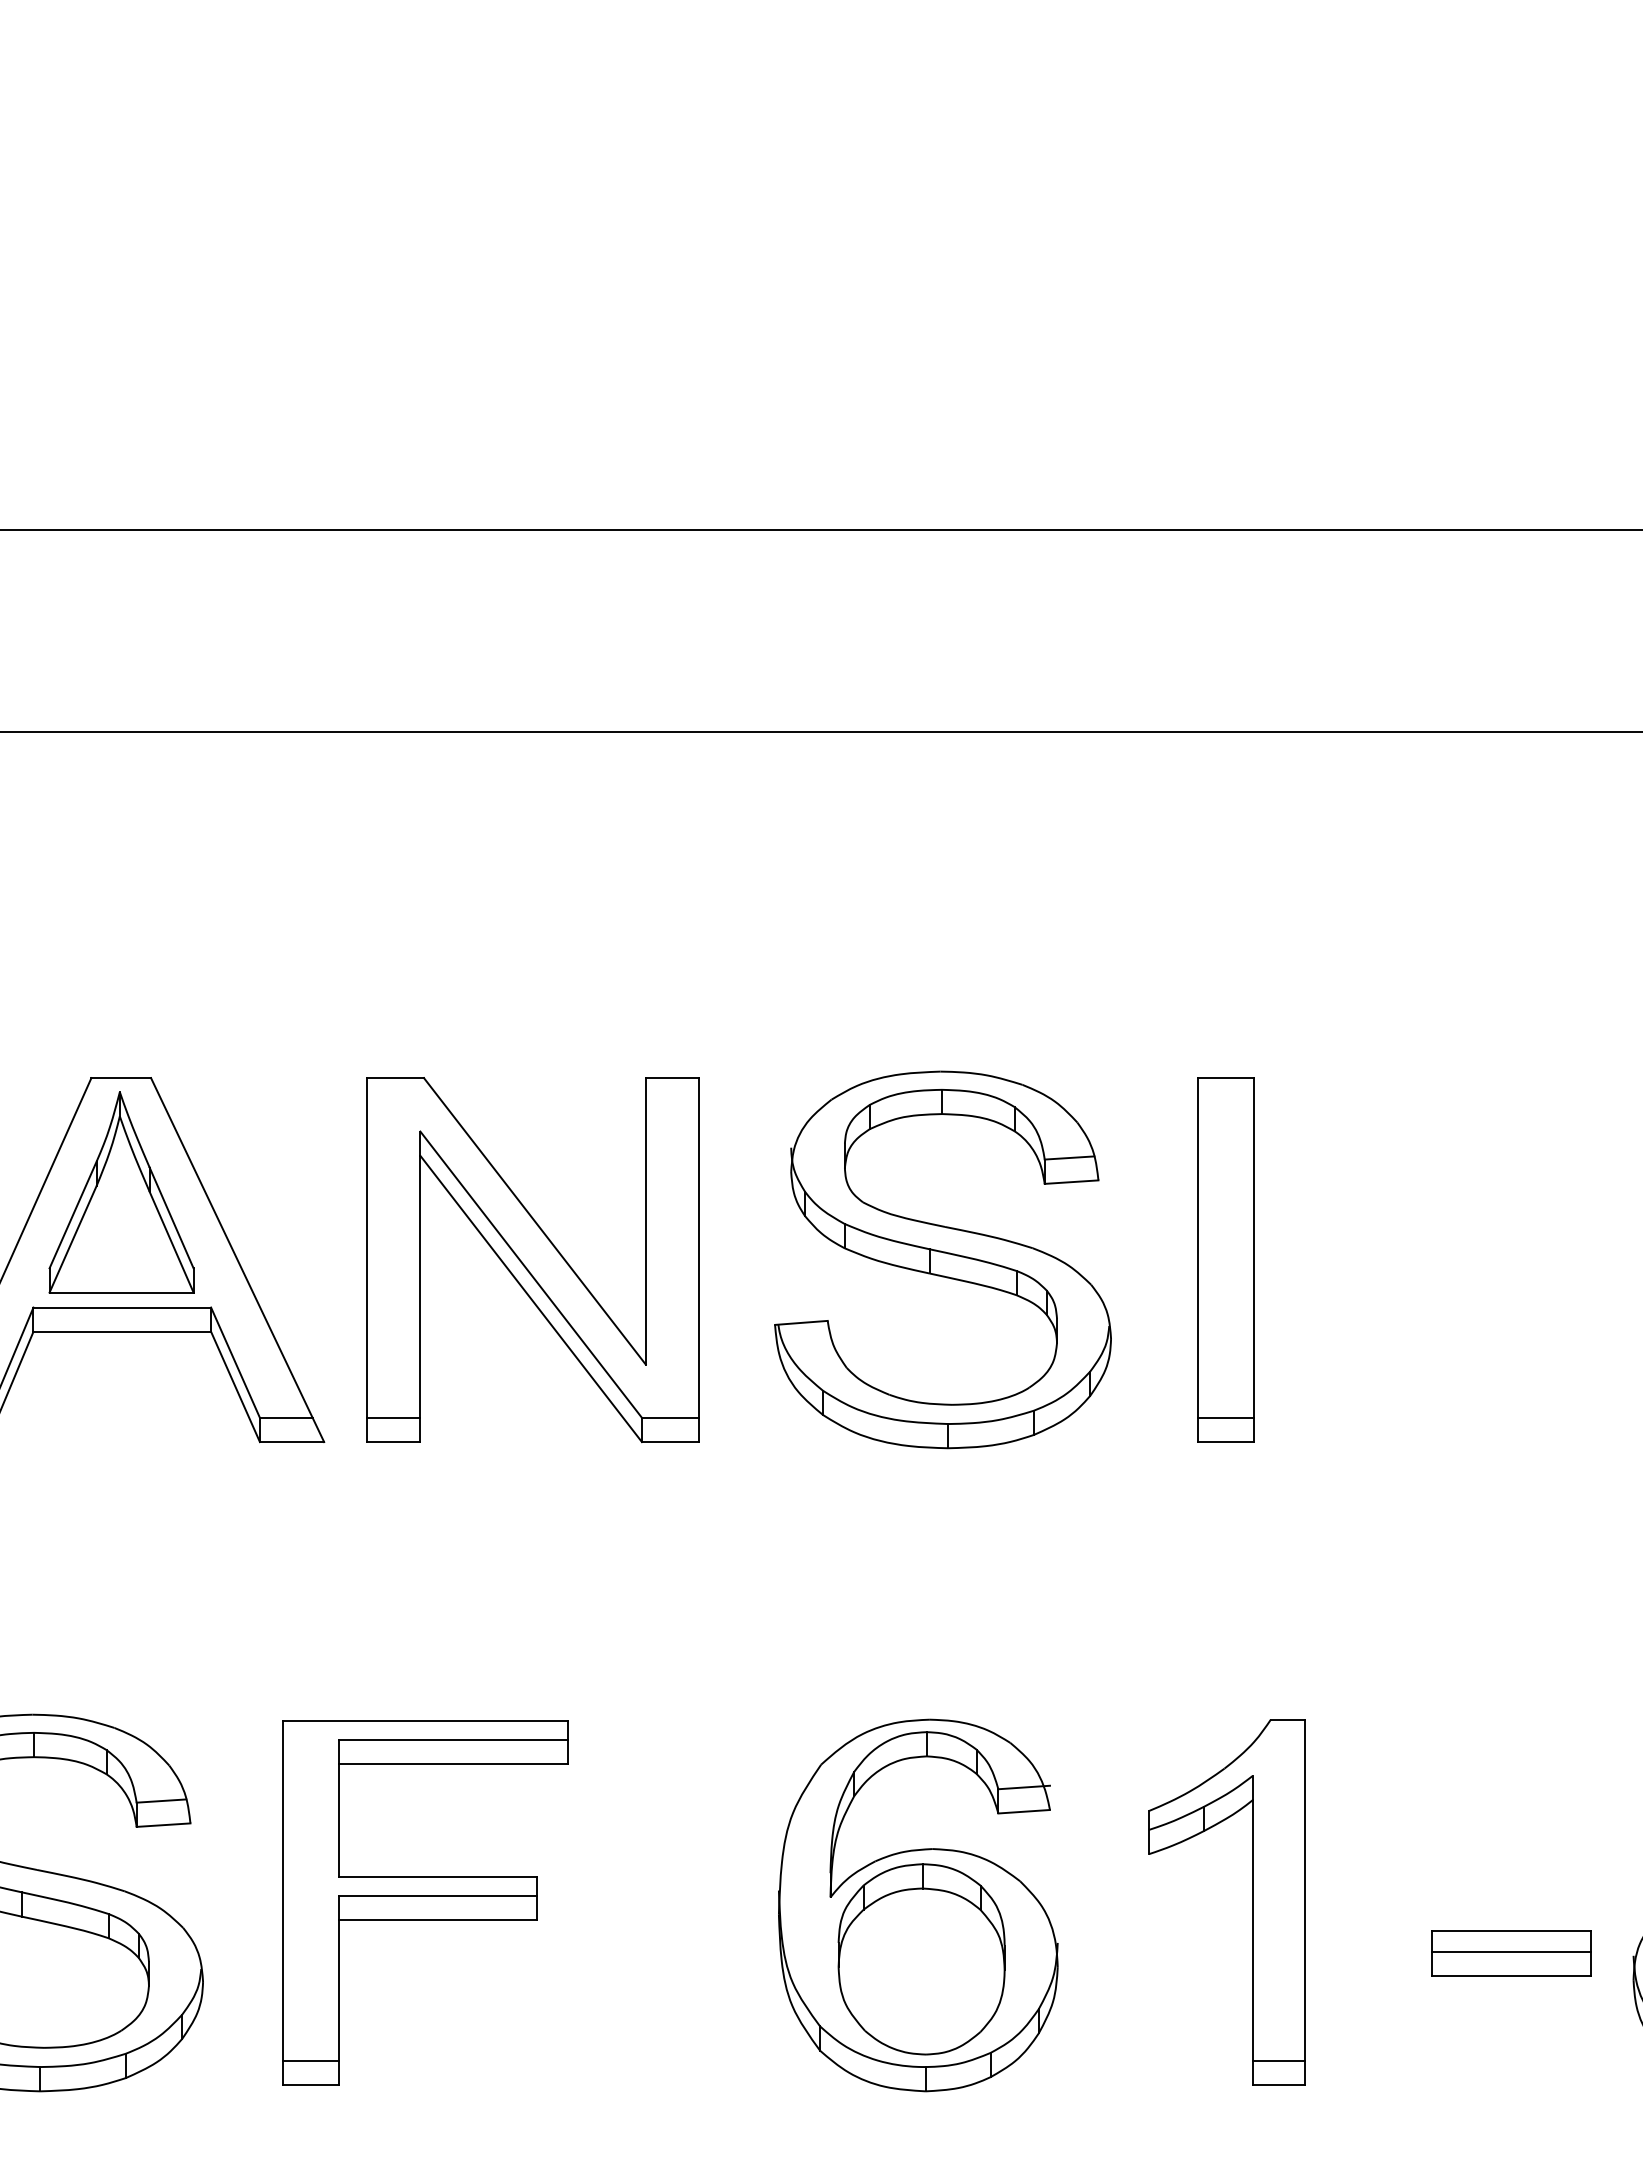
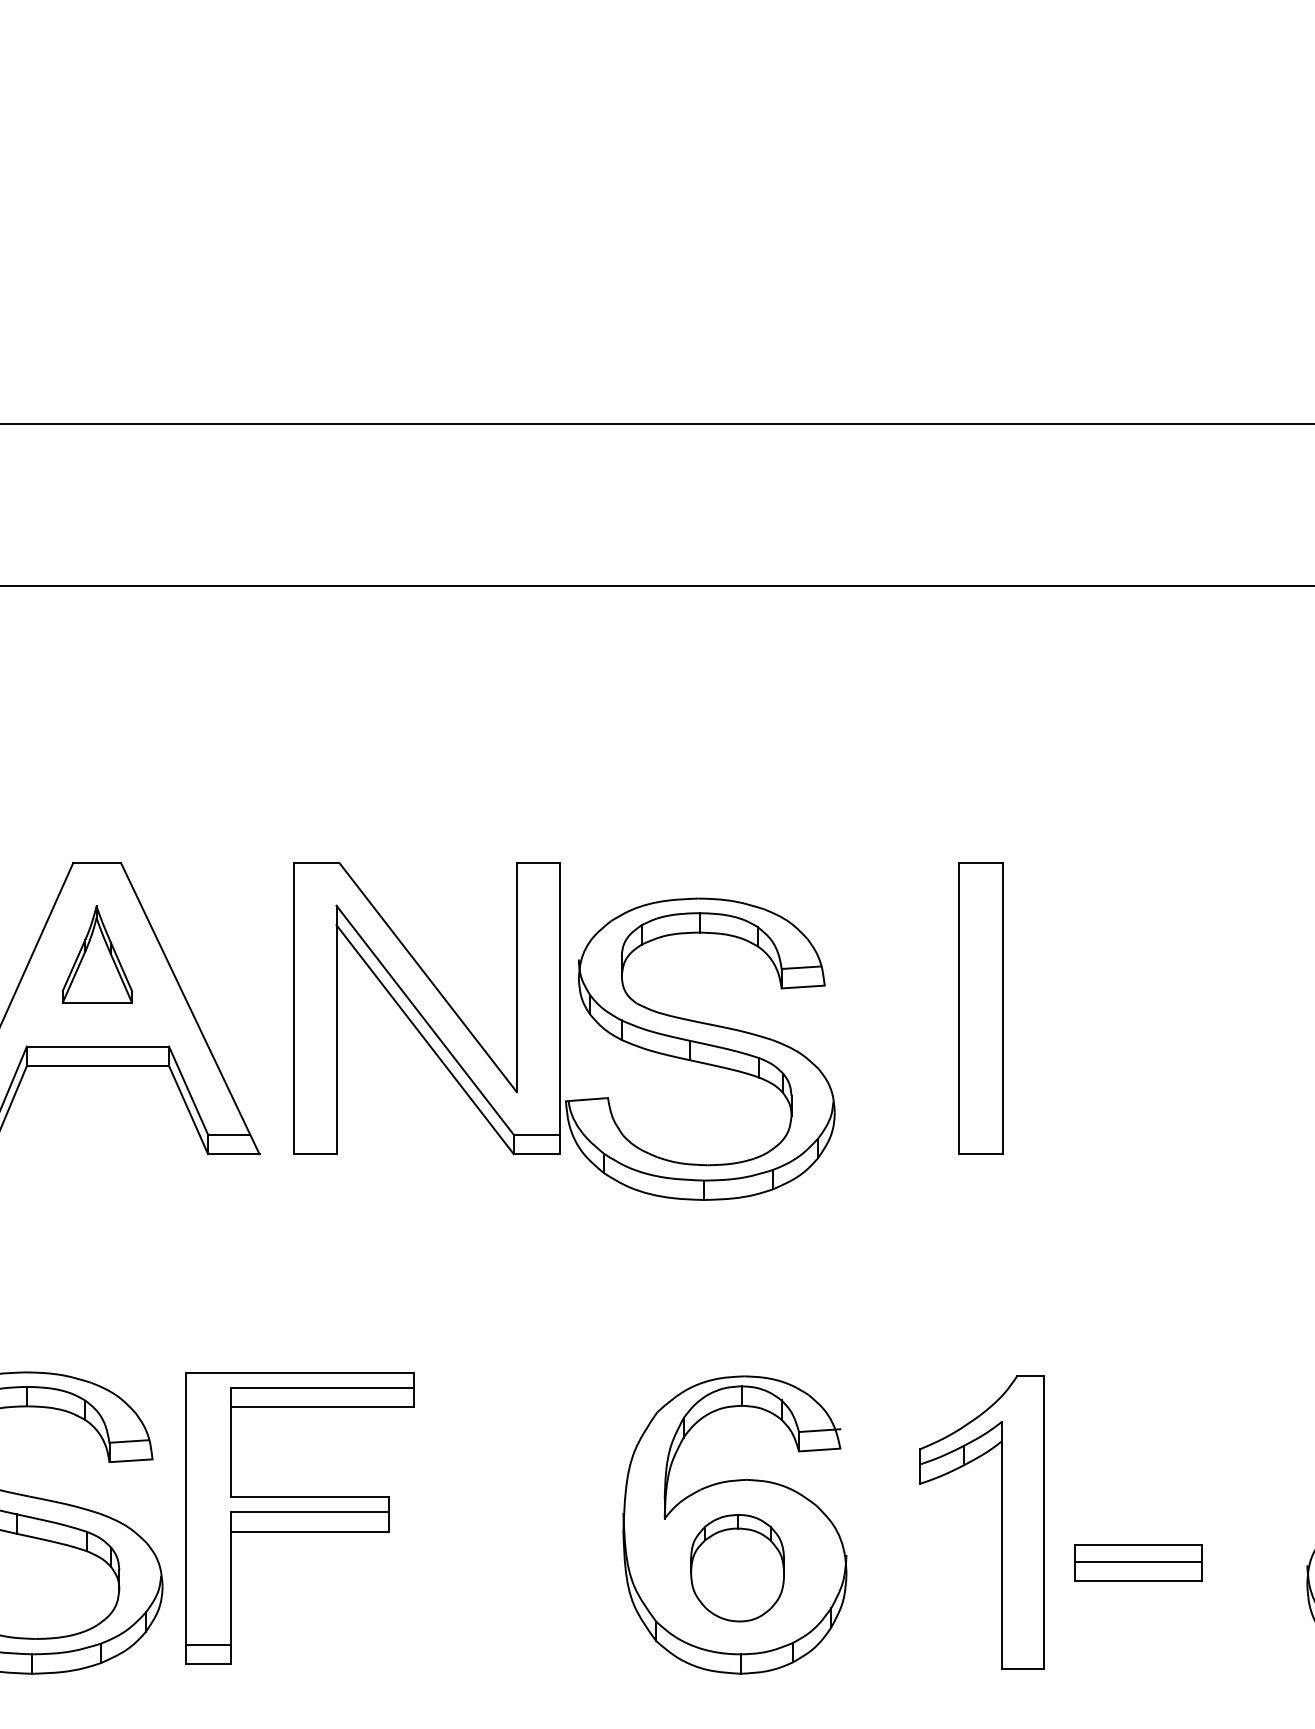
part: (121, 1192) -> (97, 954), size x0.6
part: (942, 1259) -> (699, 1048), moved
line: (393, 1417) -> (315, 1134), removed
line: (1225, 1417) -> (980, 1134), removed
part: (425, 1902) -> (299, 1517), moved
part: (1511, 1953) -> (1138, 1563), moved
part: (921, 1959) -> (737, 1568), size x0.7
line: (1278, 2060) -> (1023, 1649), removed

